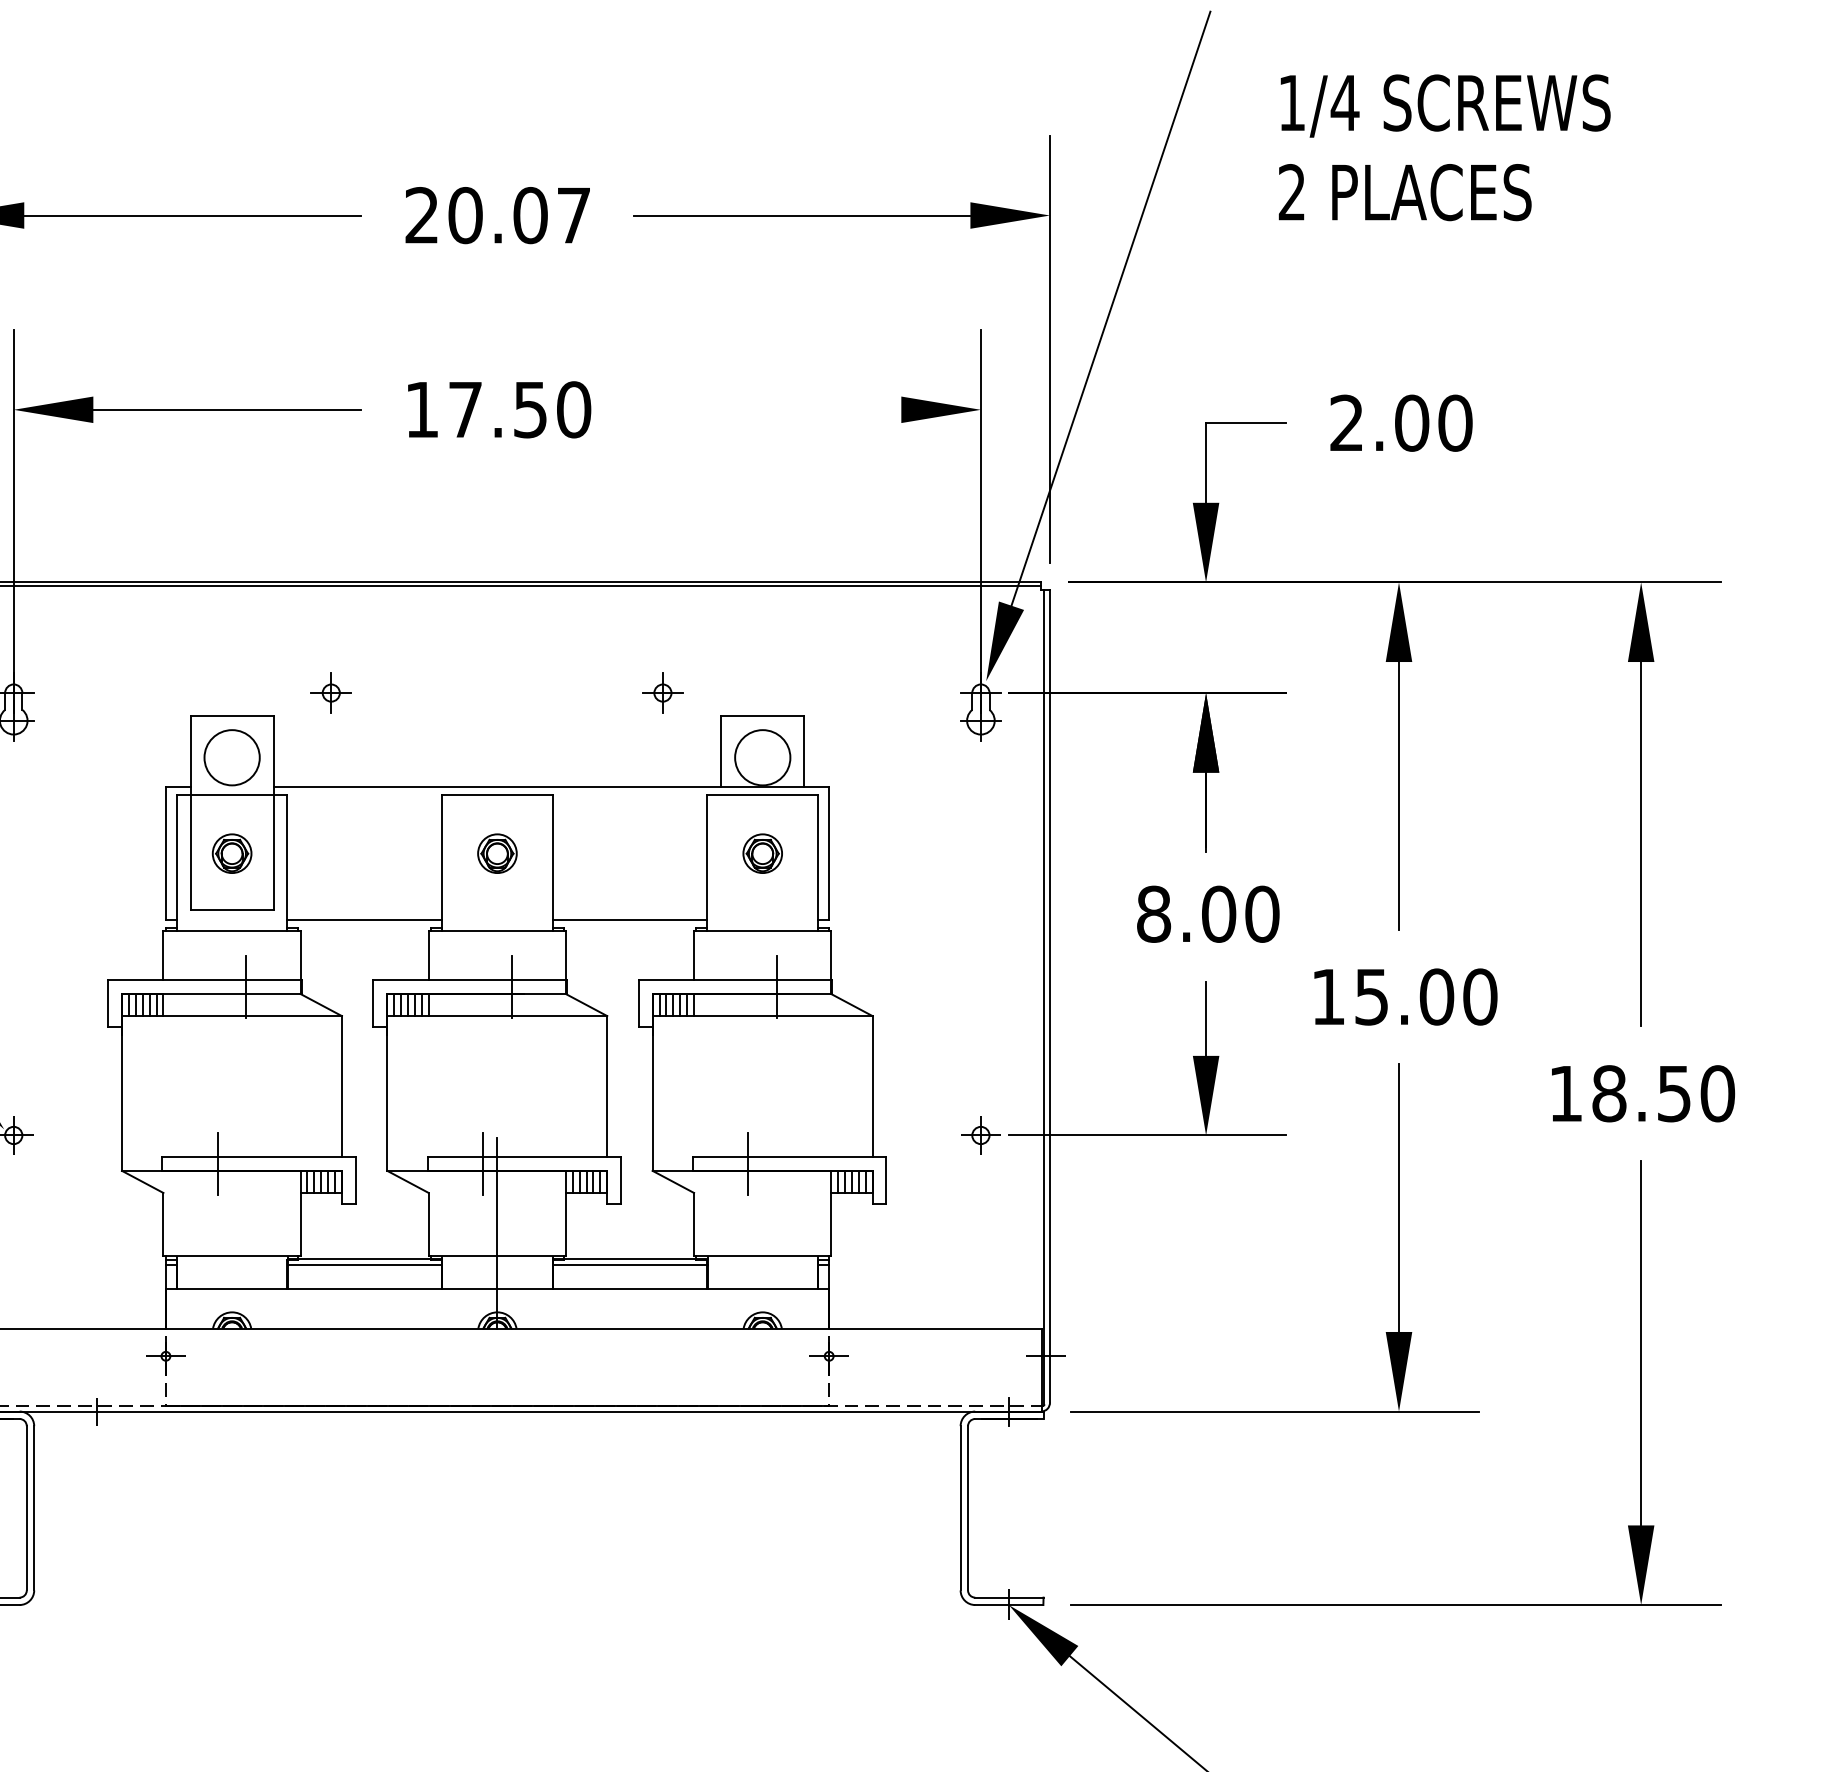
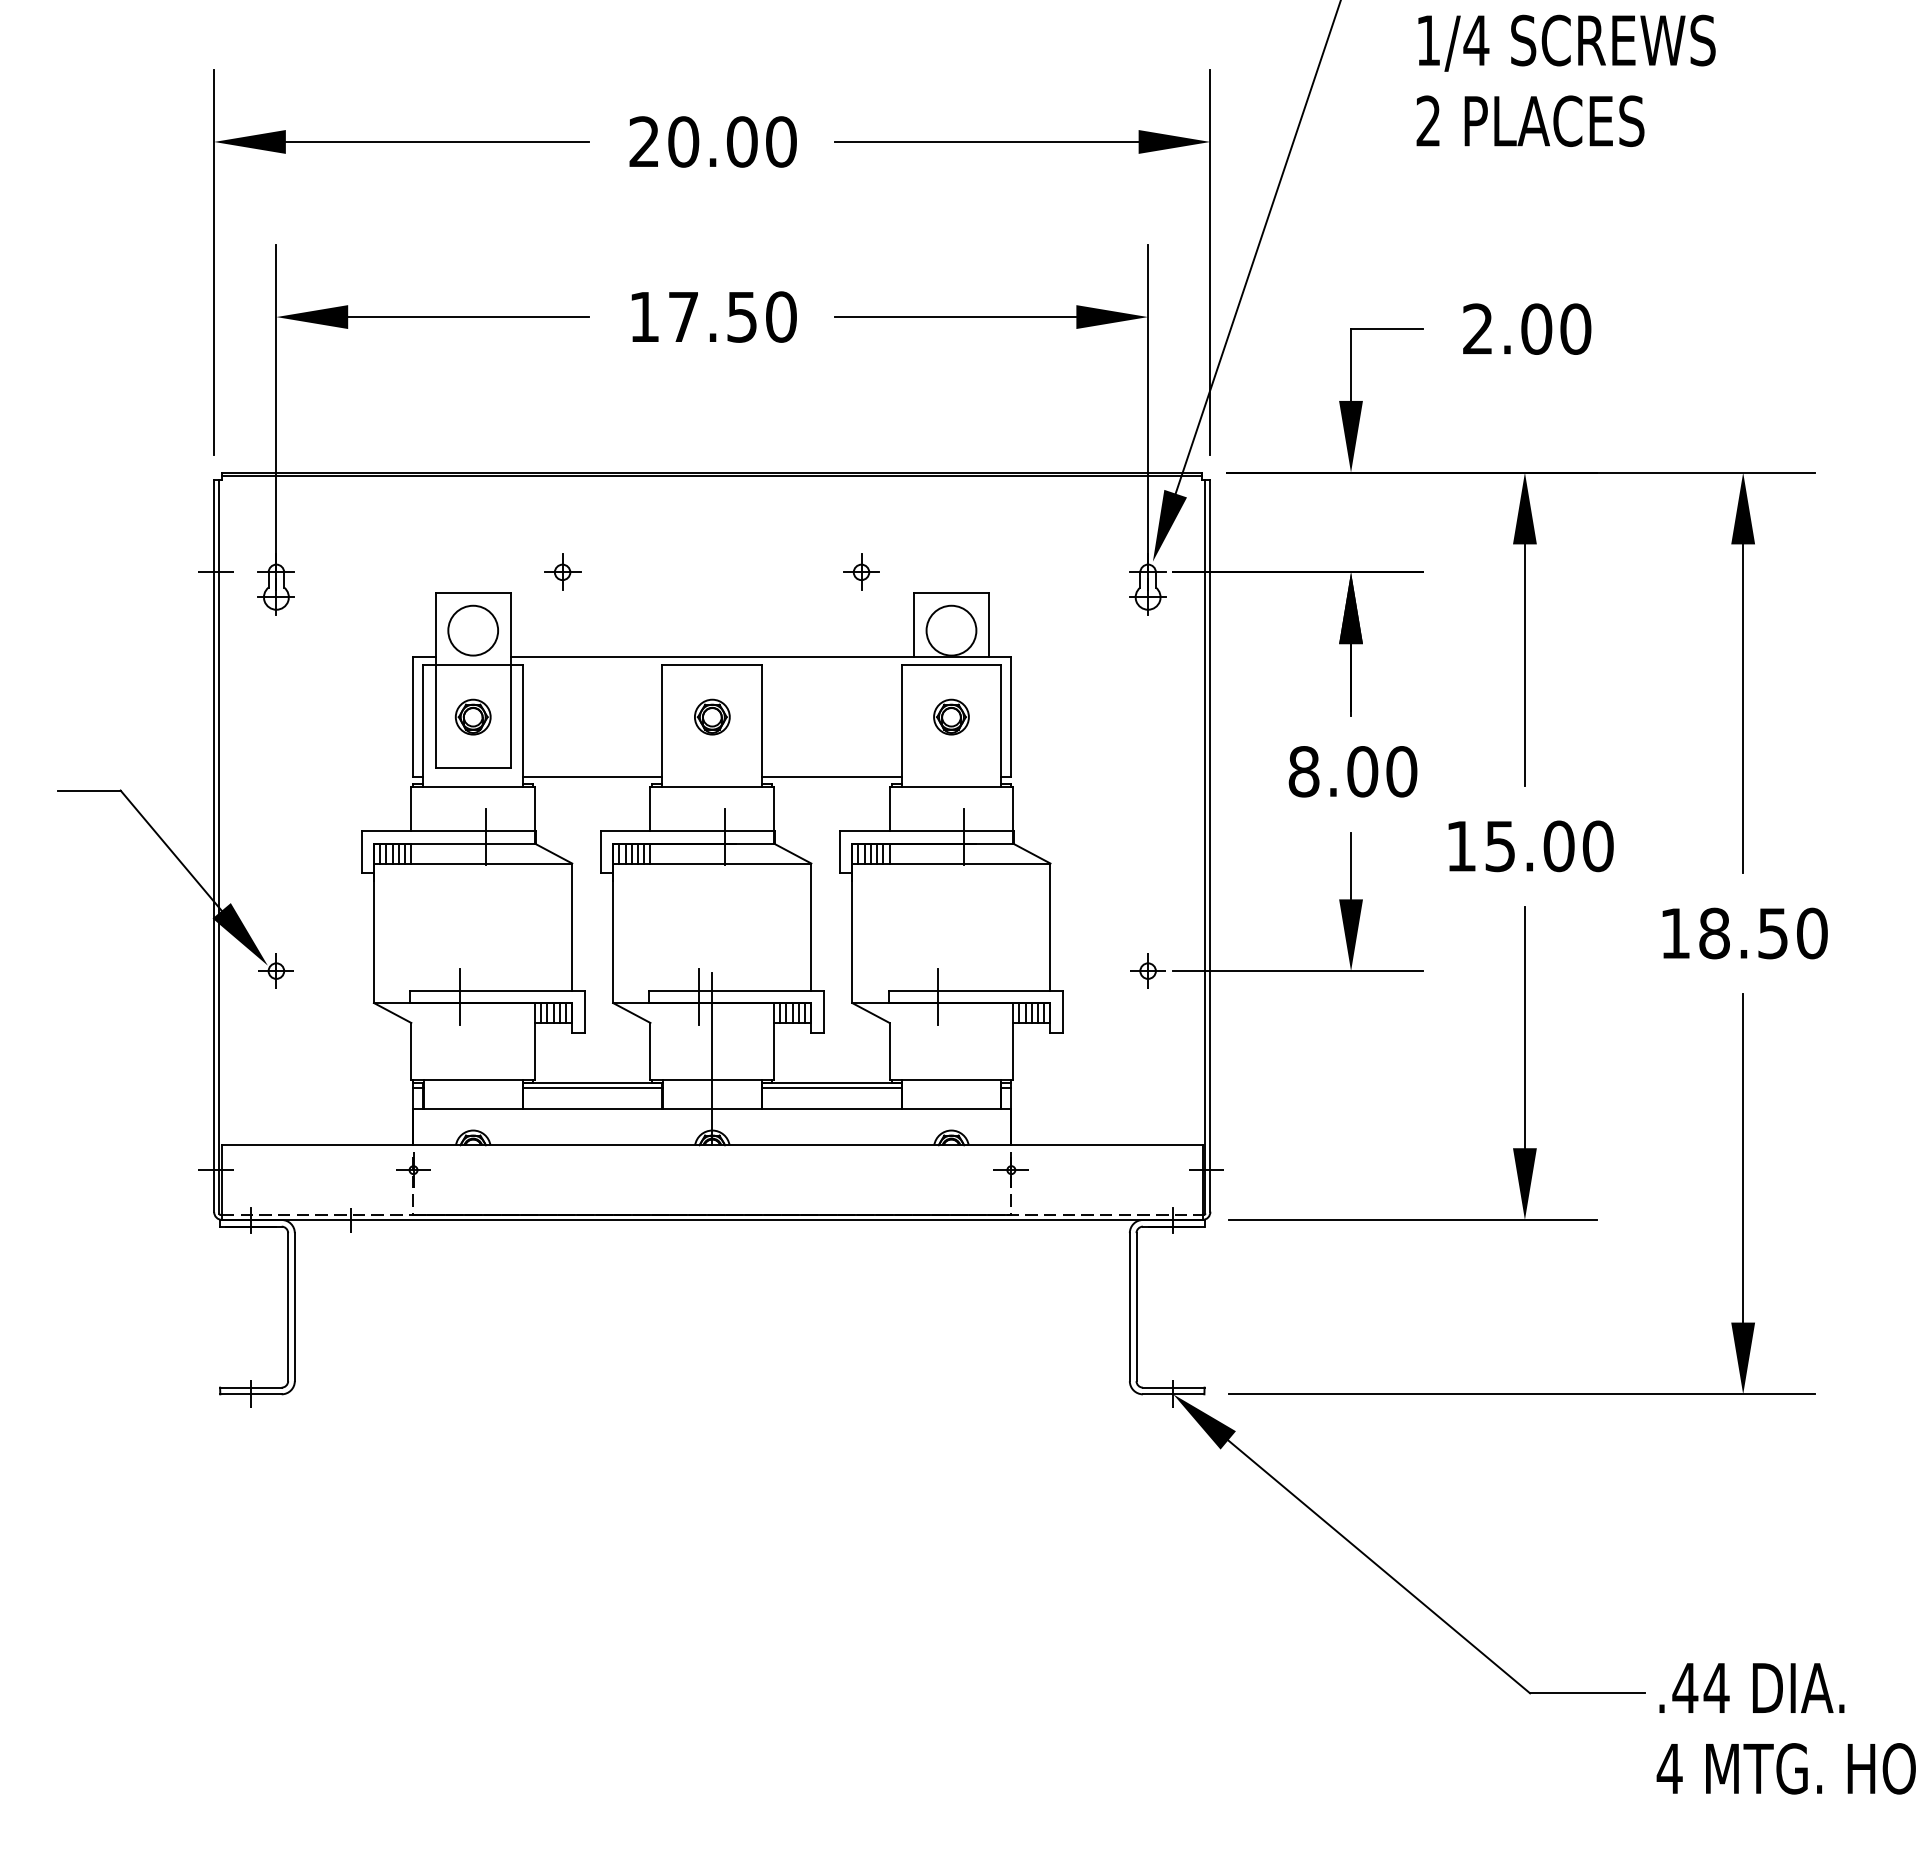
text: (574, 215) -> (781, 141), 20.07 -> 20.00
line: (767, 410) -> (955, 317), added

